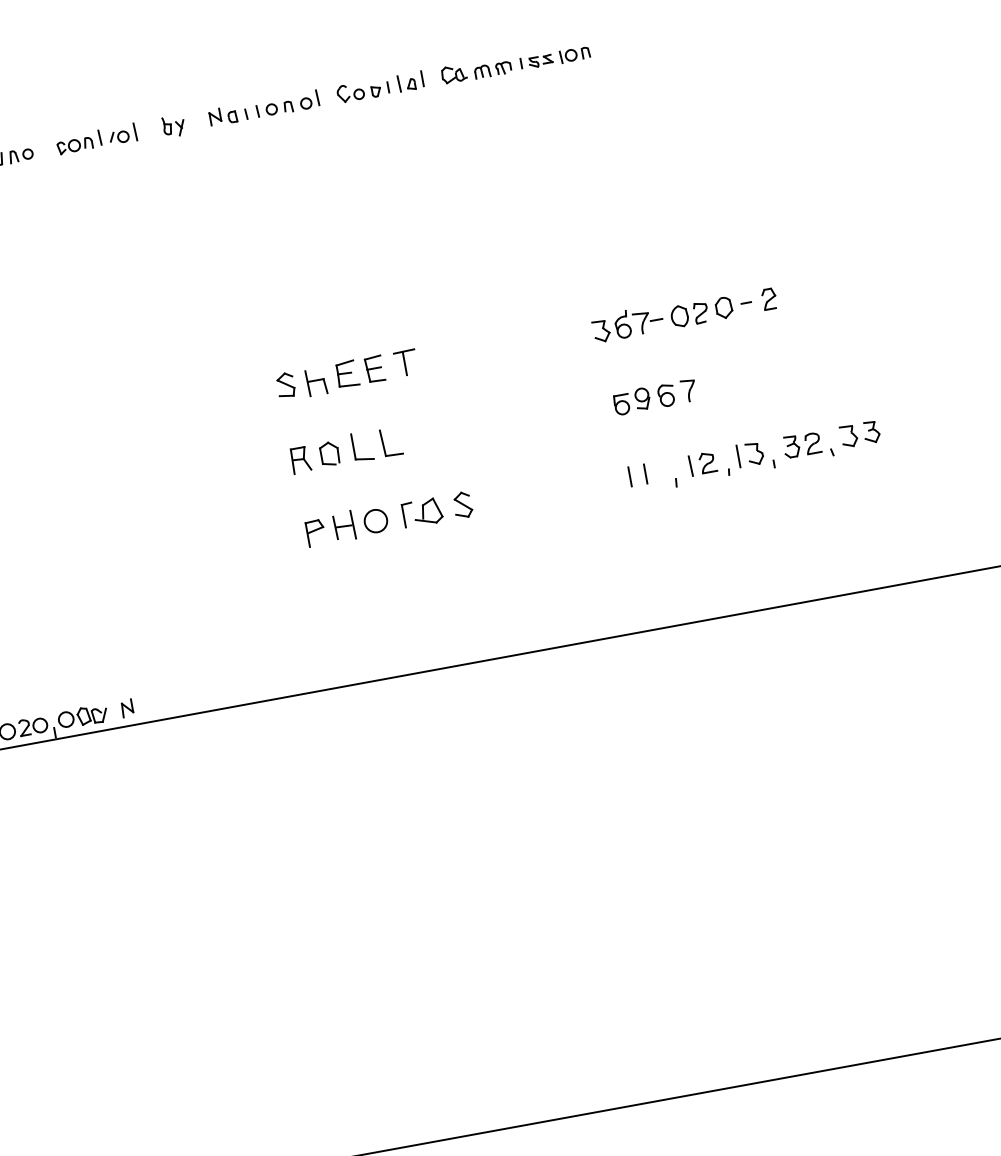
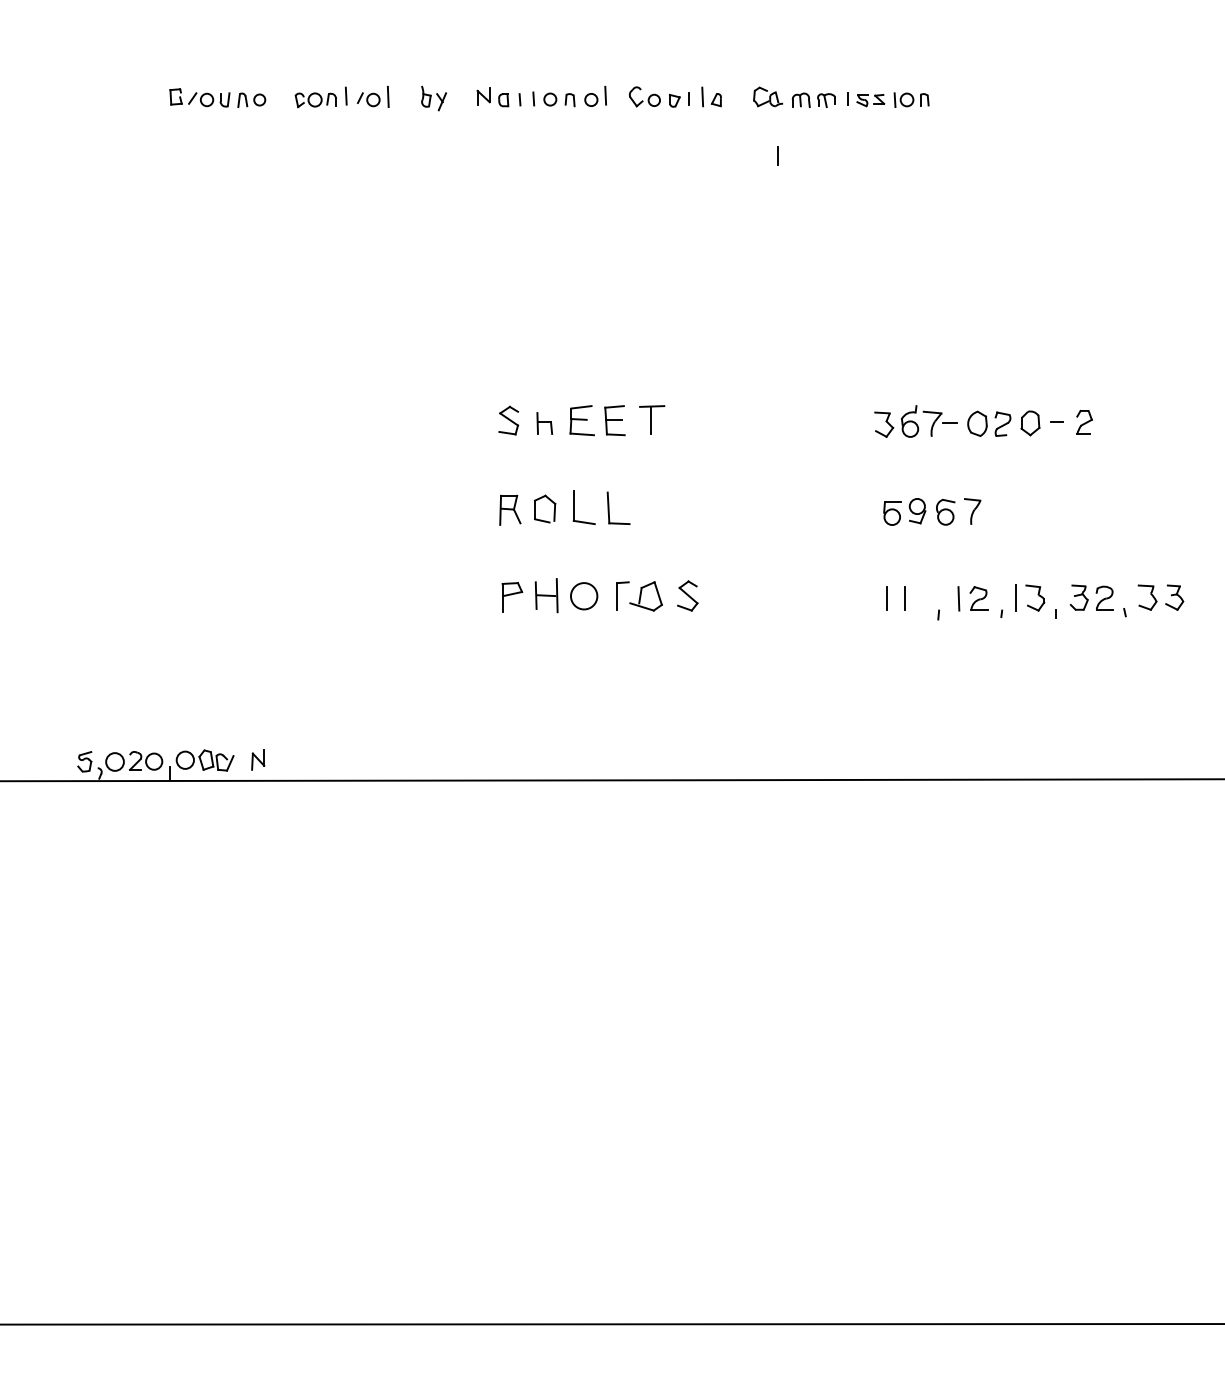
line: (422, 78) -> (777, 155), moved
part: (316, 382) -> (544, 423), size x0.7

